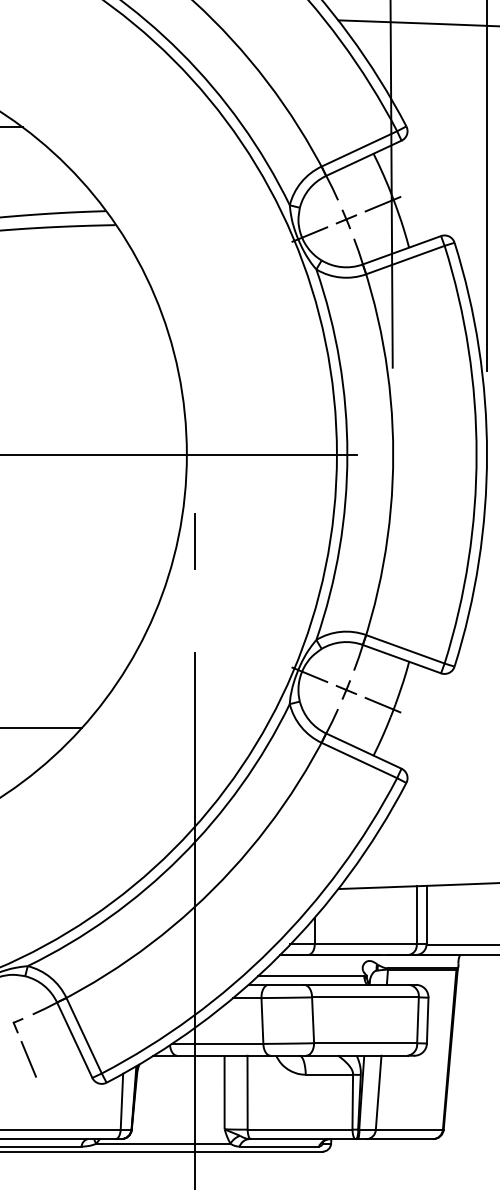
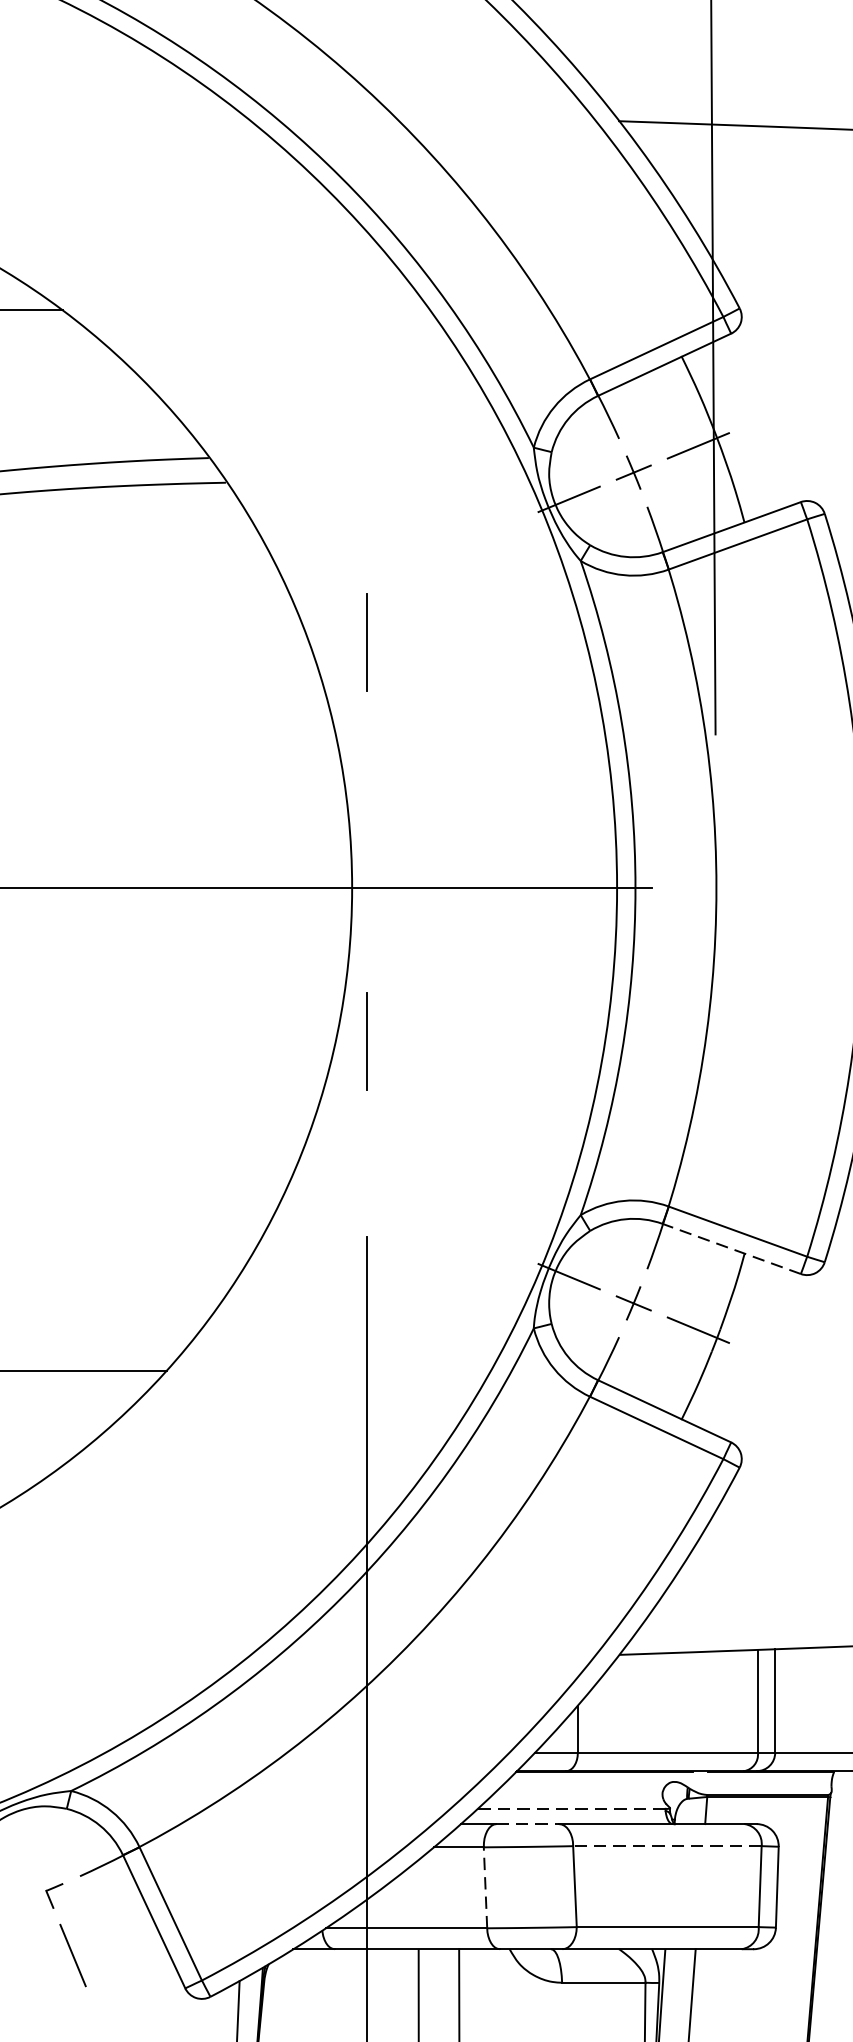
line: (194, 315) -> (365, 642), added
line: (401, 659) -> (731, 1249), solid -> dashed
line: (310, 976) -> (570, 1809), solid -> dashed
line: (286, 984) -> (528, 1823), solid -> dashed
line: (364, 997) -> (665, 1846), solid -> dashed
line: (262, 1020) -> (485, 1886), solid -> dashed

